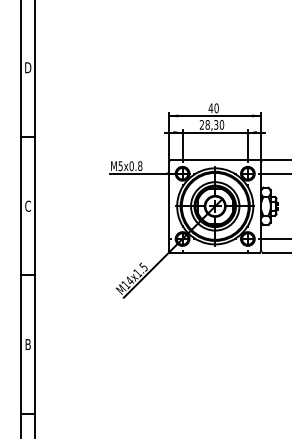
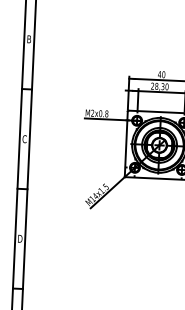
text: (28, 67) -> (29, 39), D -> B
text: (120, 166) -> (92, 113), M5x0.8 -> M2x0.8
text: (28, 344) -> (20, 238), B -> D

